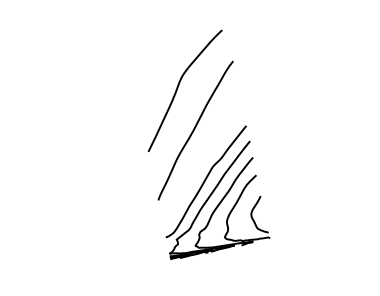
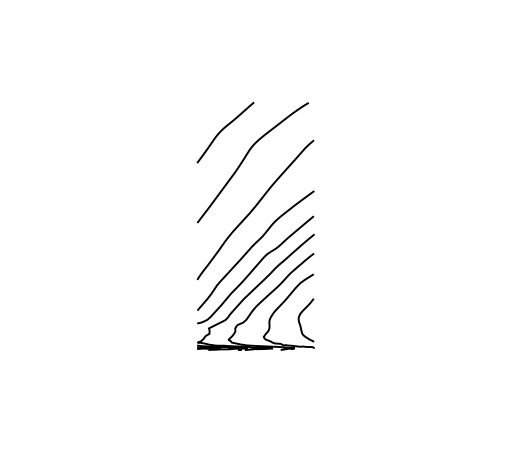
curve: (155, 67) -> (224, 129), added
curve: (199, 163) -> (252, 247), added

